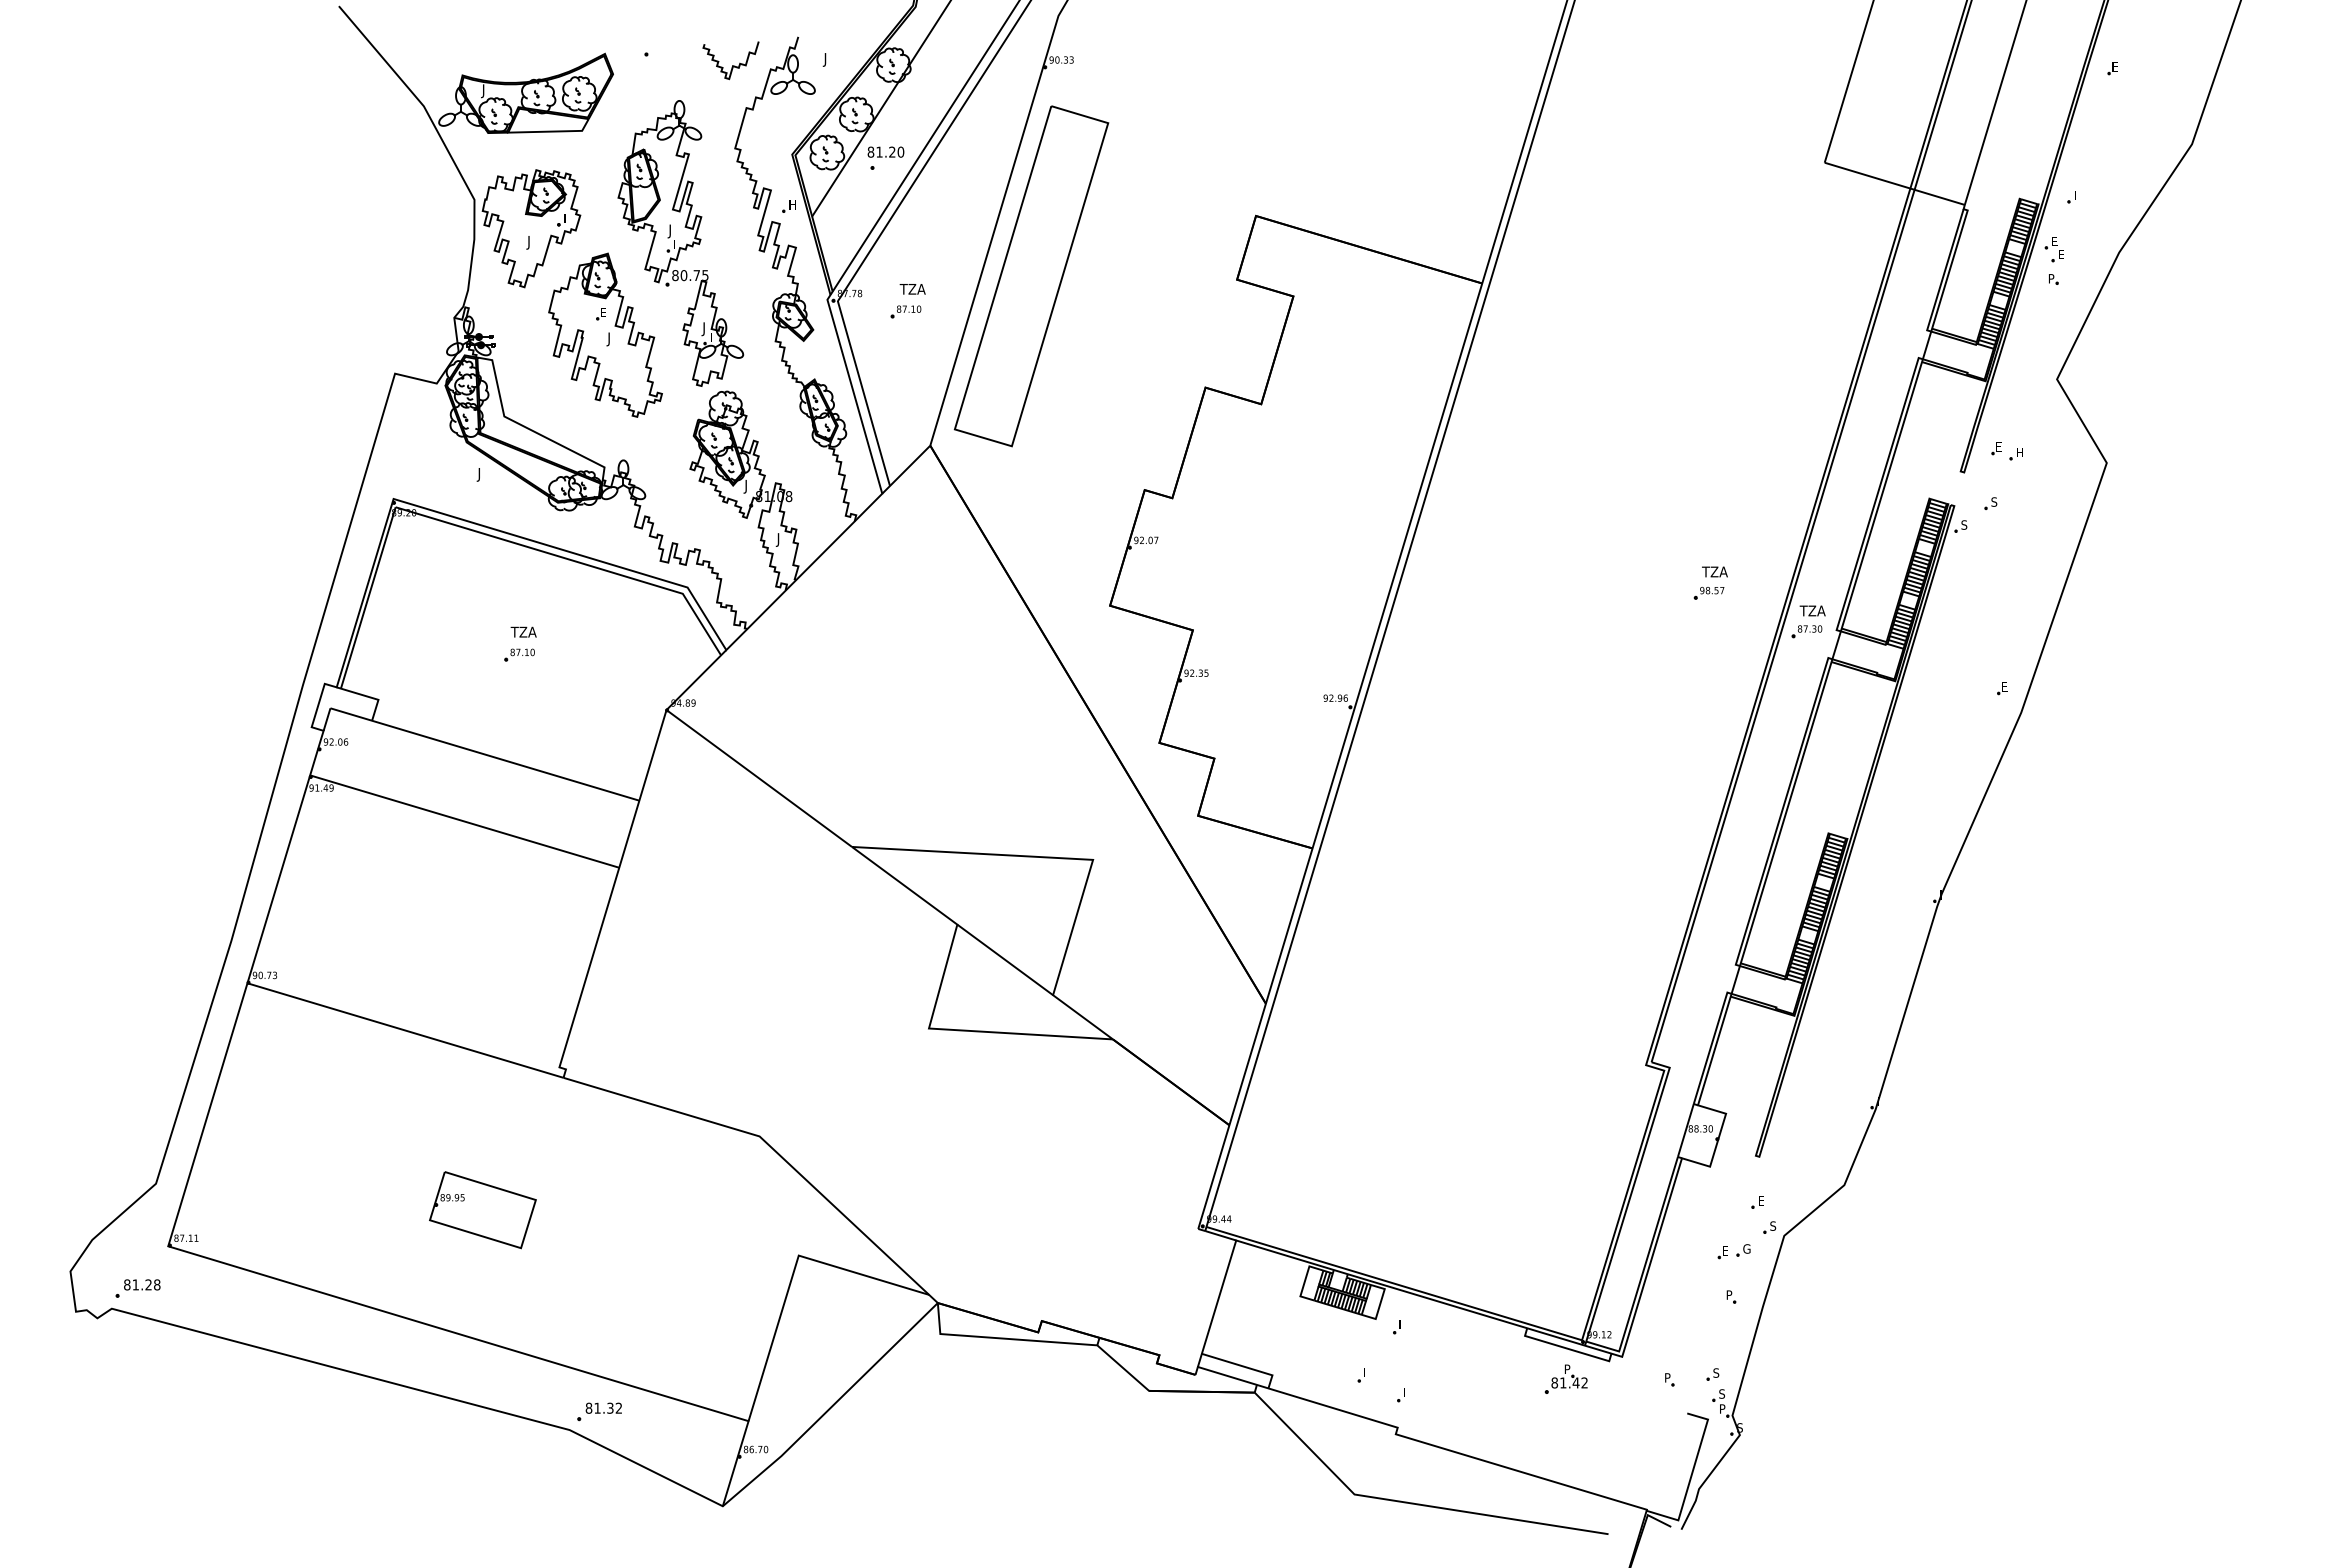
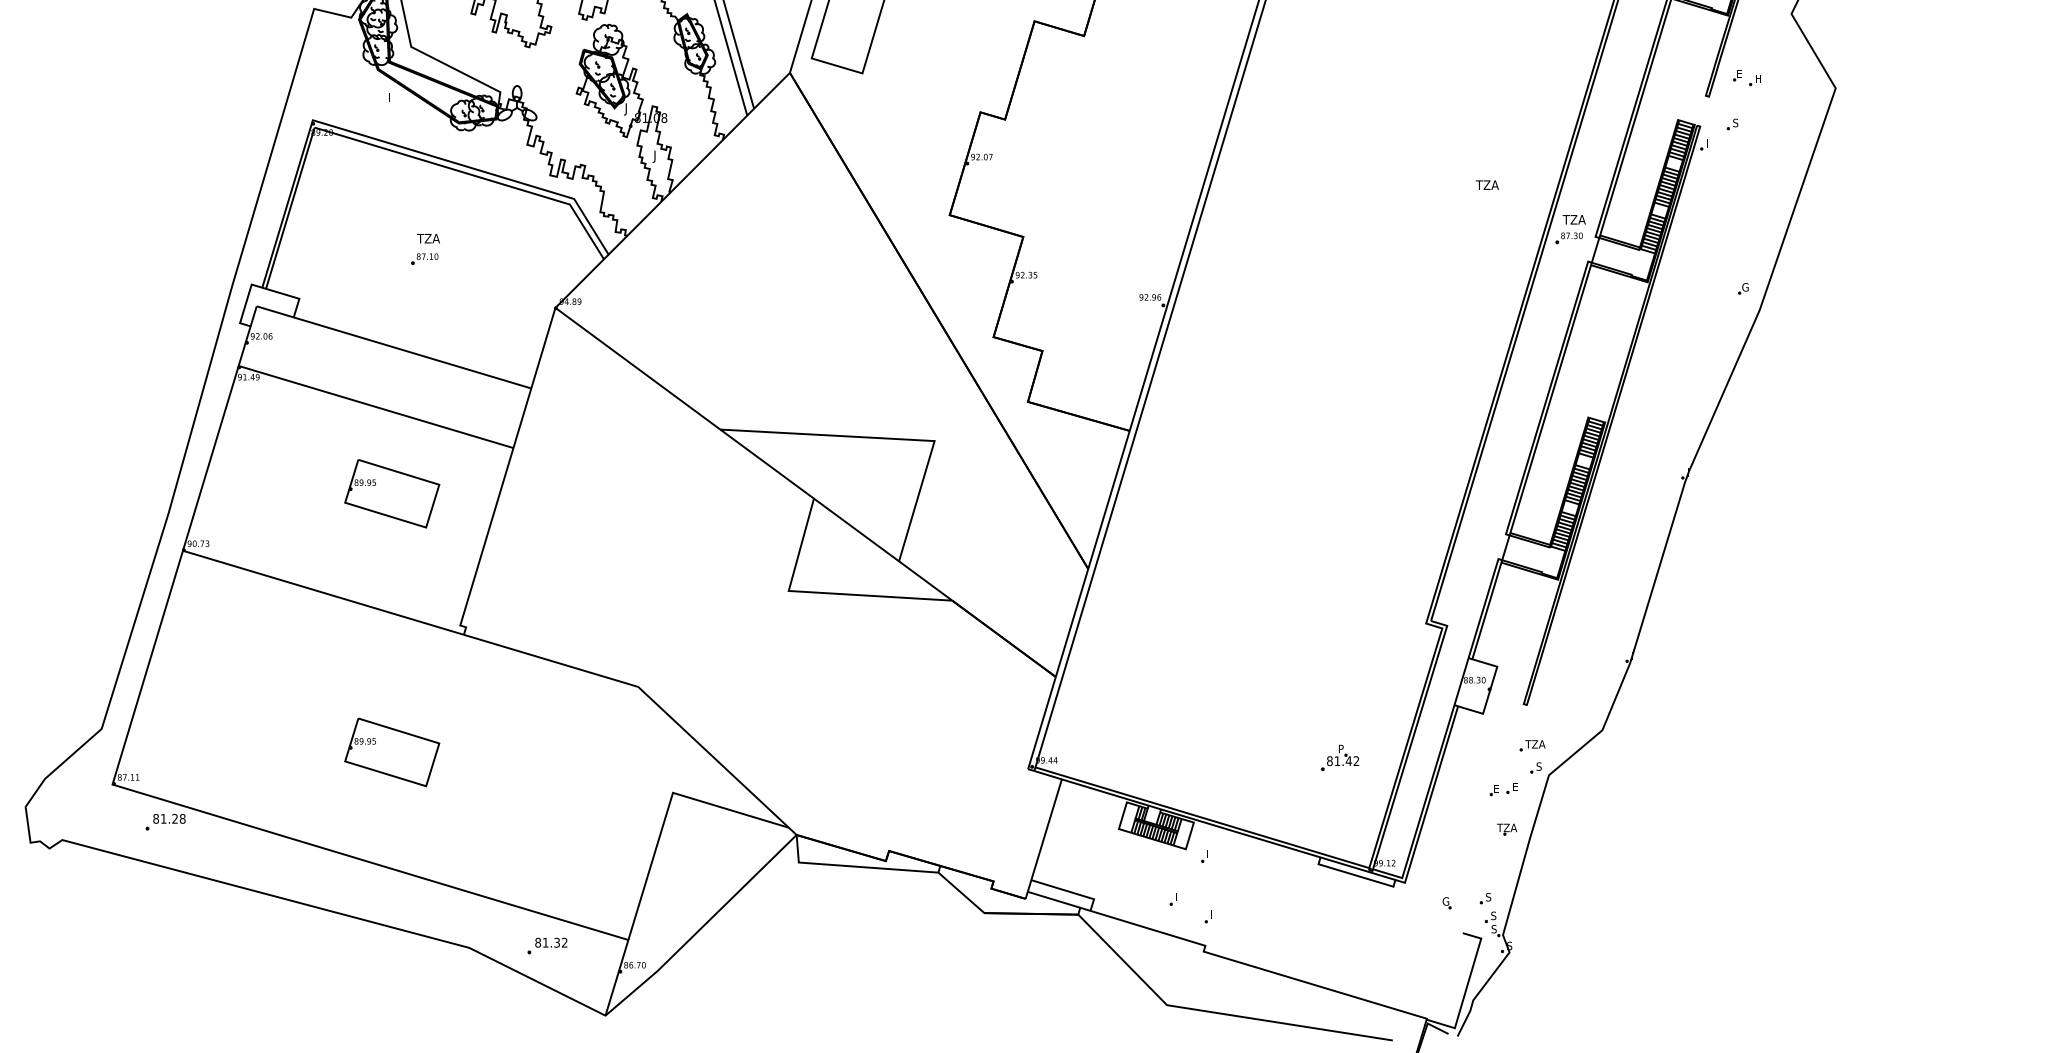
text: (477, 474) -> (387, 98), J -> I
text: (1964, 524) -> (1709, 142), S -> I
part: (1708, 593) -> (1481, 204), removed
text: (2004, 686) -> (1744, 286), E -> G
part: (482, 919) -> (391, 494), added
text: (1768, 1200) -> (1535, 743), E -> TZA
text: (1746, 1248) -> (1515, 786), G -> E
part: (137, 1288) -> (165, 822), moved
text: (1736, 1294) -> (1506, 827), P -> TZA
text: (1667, 1377) -> (1445, 901), P -> G
part: (1565, 1378) -> (1339, 757), moved
text: (1722, 1408) -> (1494, 928), P -> S
part: (599, 1411) -> (547, 945), moved

